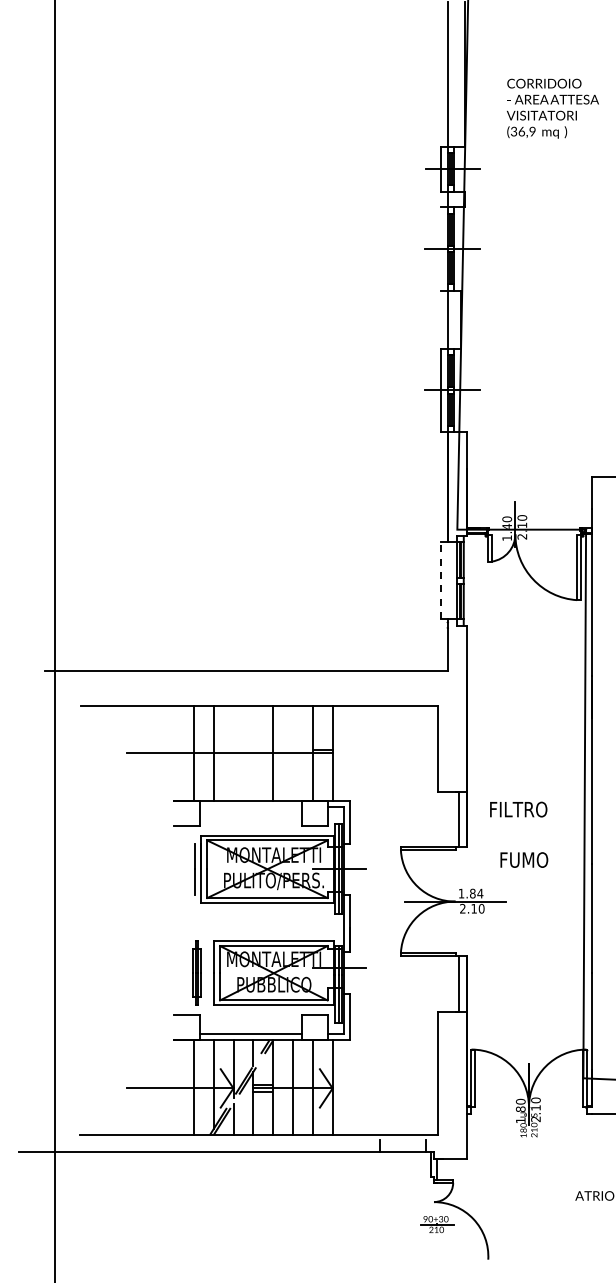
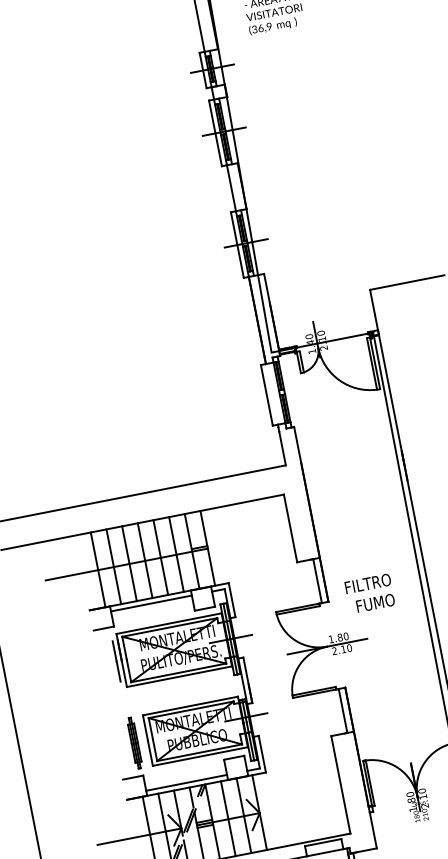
line: (441, 248) -> (215, 133), added
line: (441, 580) -> (266, 395), dashed -> solid
line: (233, 752) -> (129, 563), added
line: (253, 752) -> (145, 560), added
line: (293, 752) -> (176, 553), added
line: (250, 806) -> (151, 603), added
text: (518, 809) -> (367, 583), moved
text: (480, 893) -> (346, 636), 1.84 -> 1.80
line: (403, 1139) -> (323, 842), added

